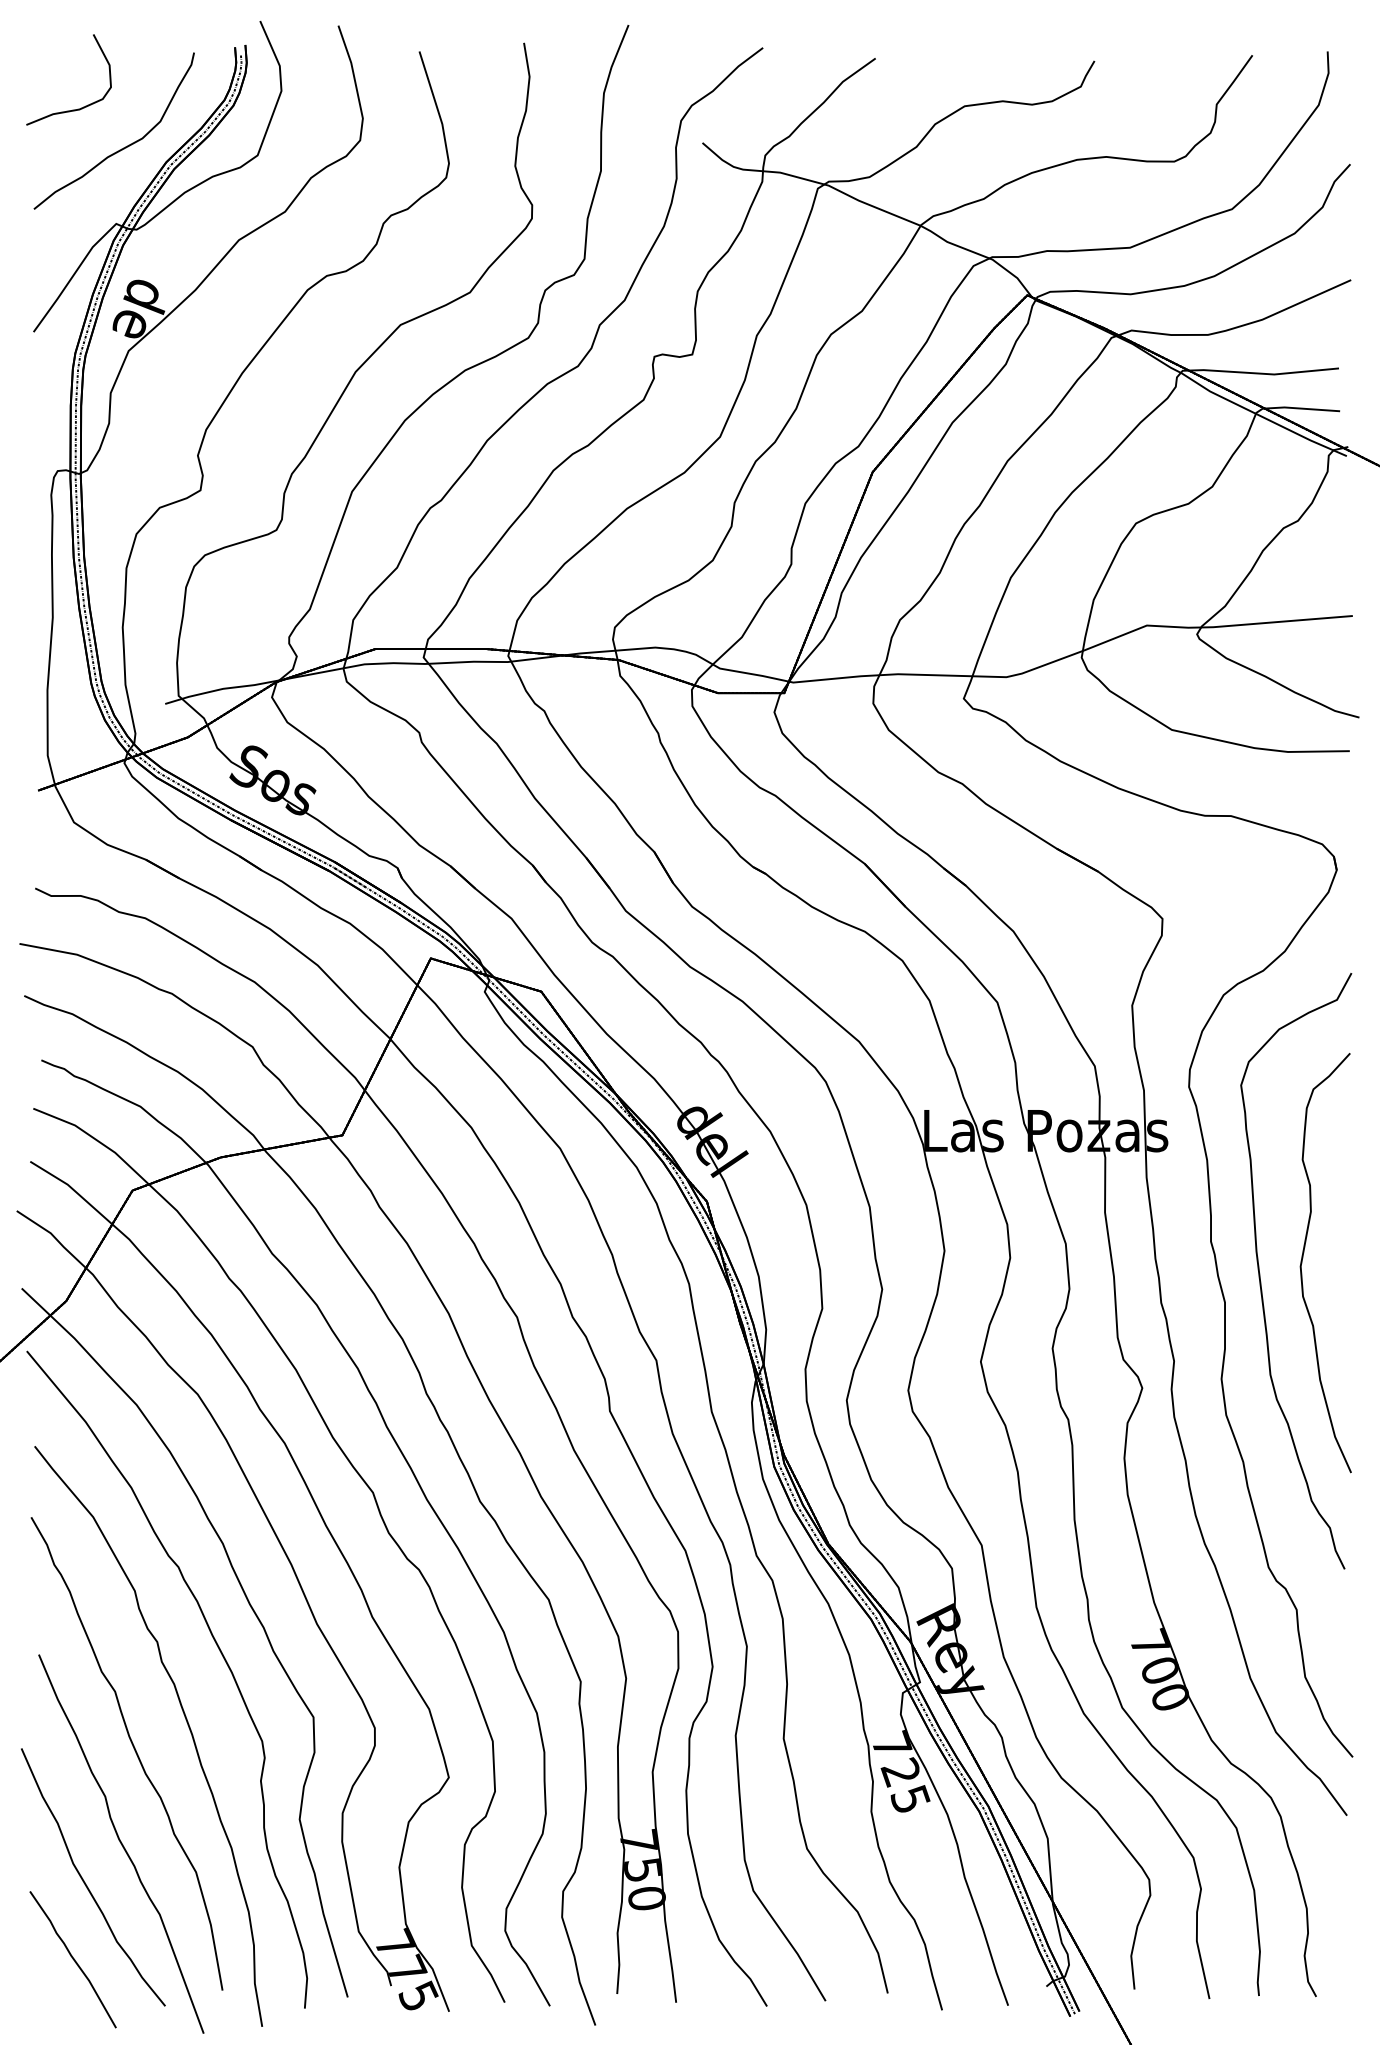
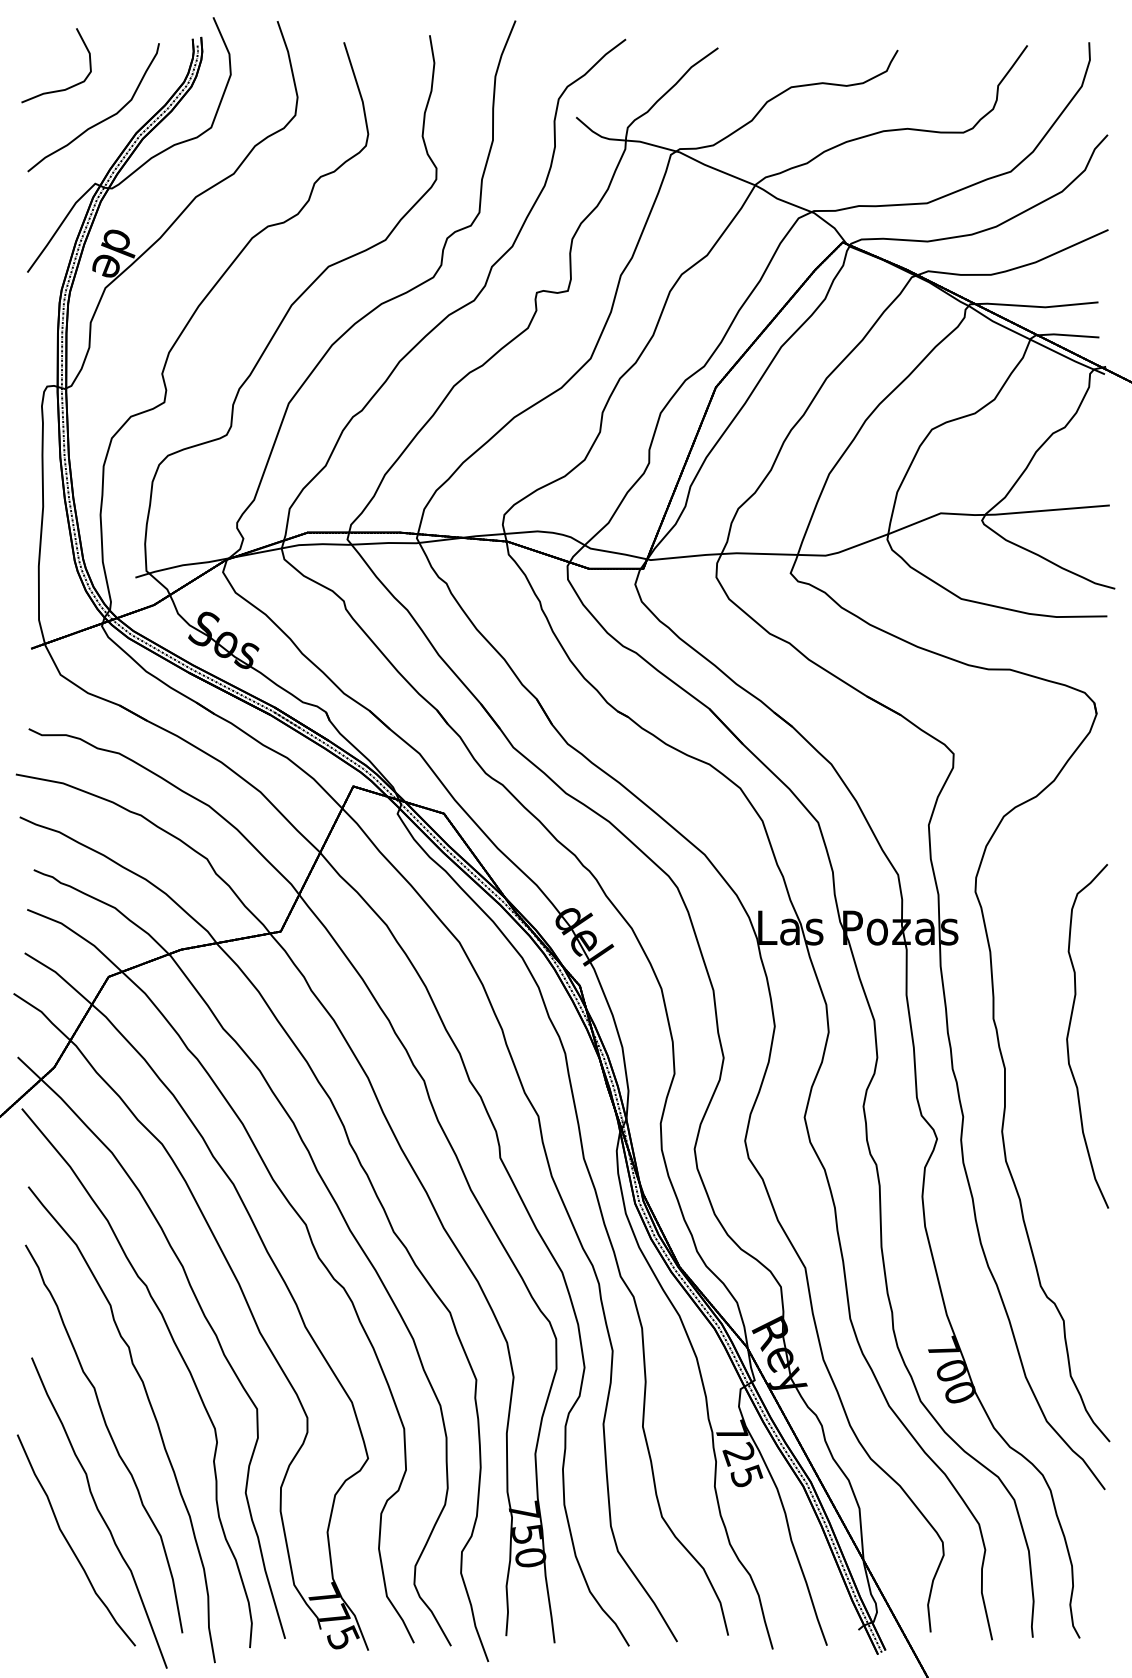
curve: (1261, 1275) -> (1034, 1046), removed
curve: (72, 1959) -> (59, 1607), removed

